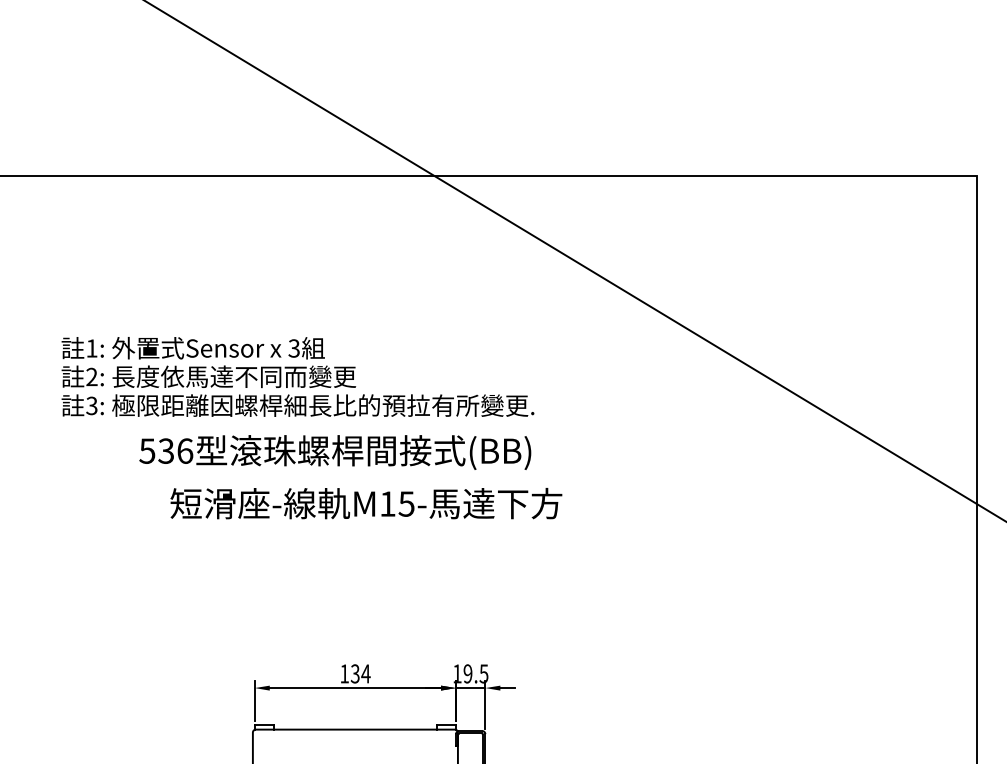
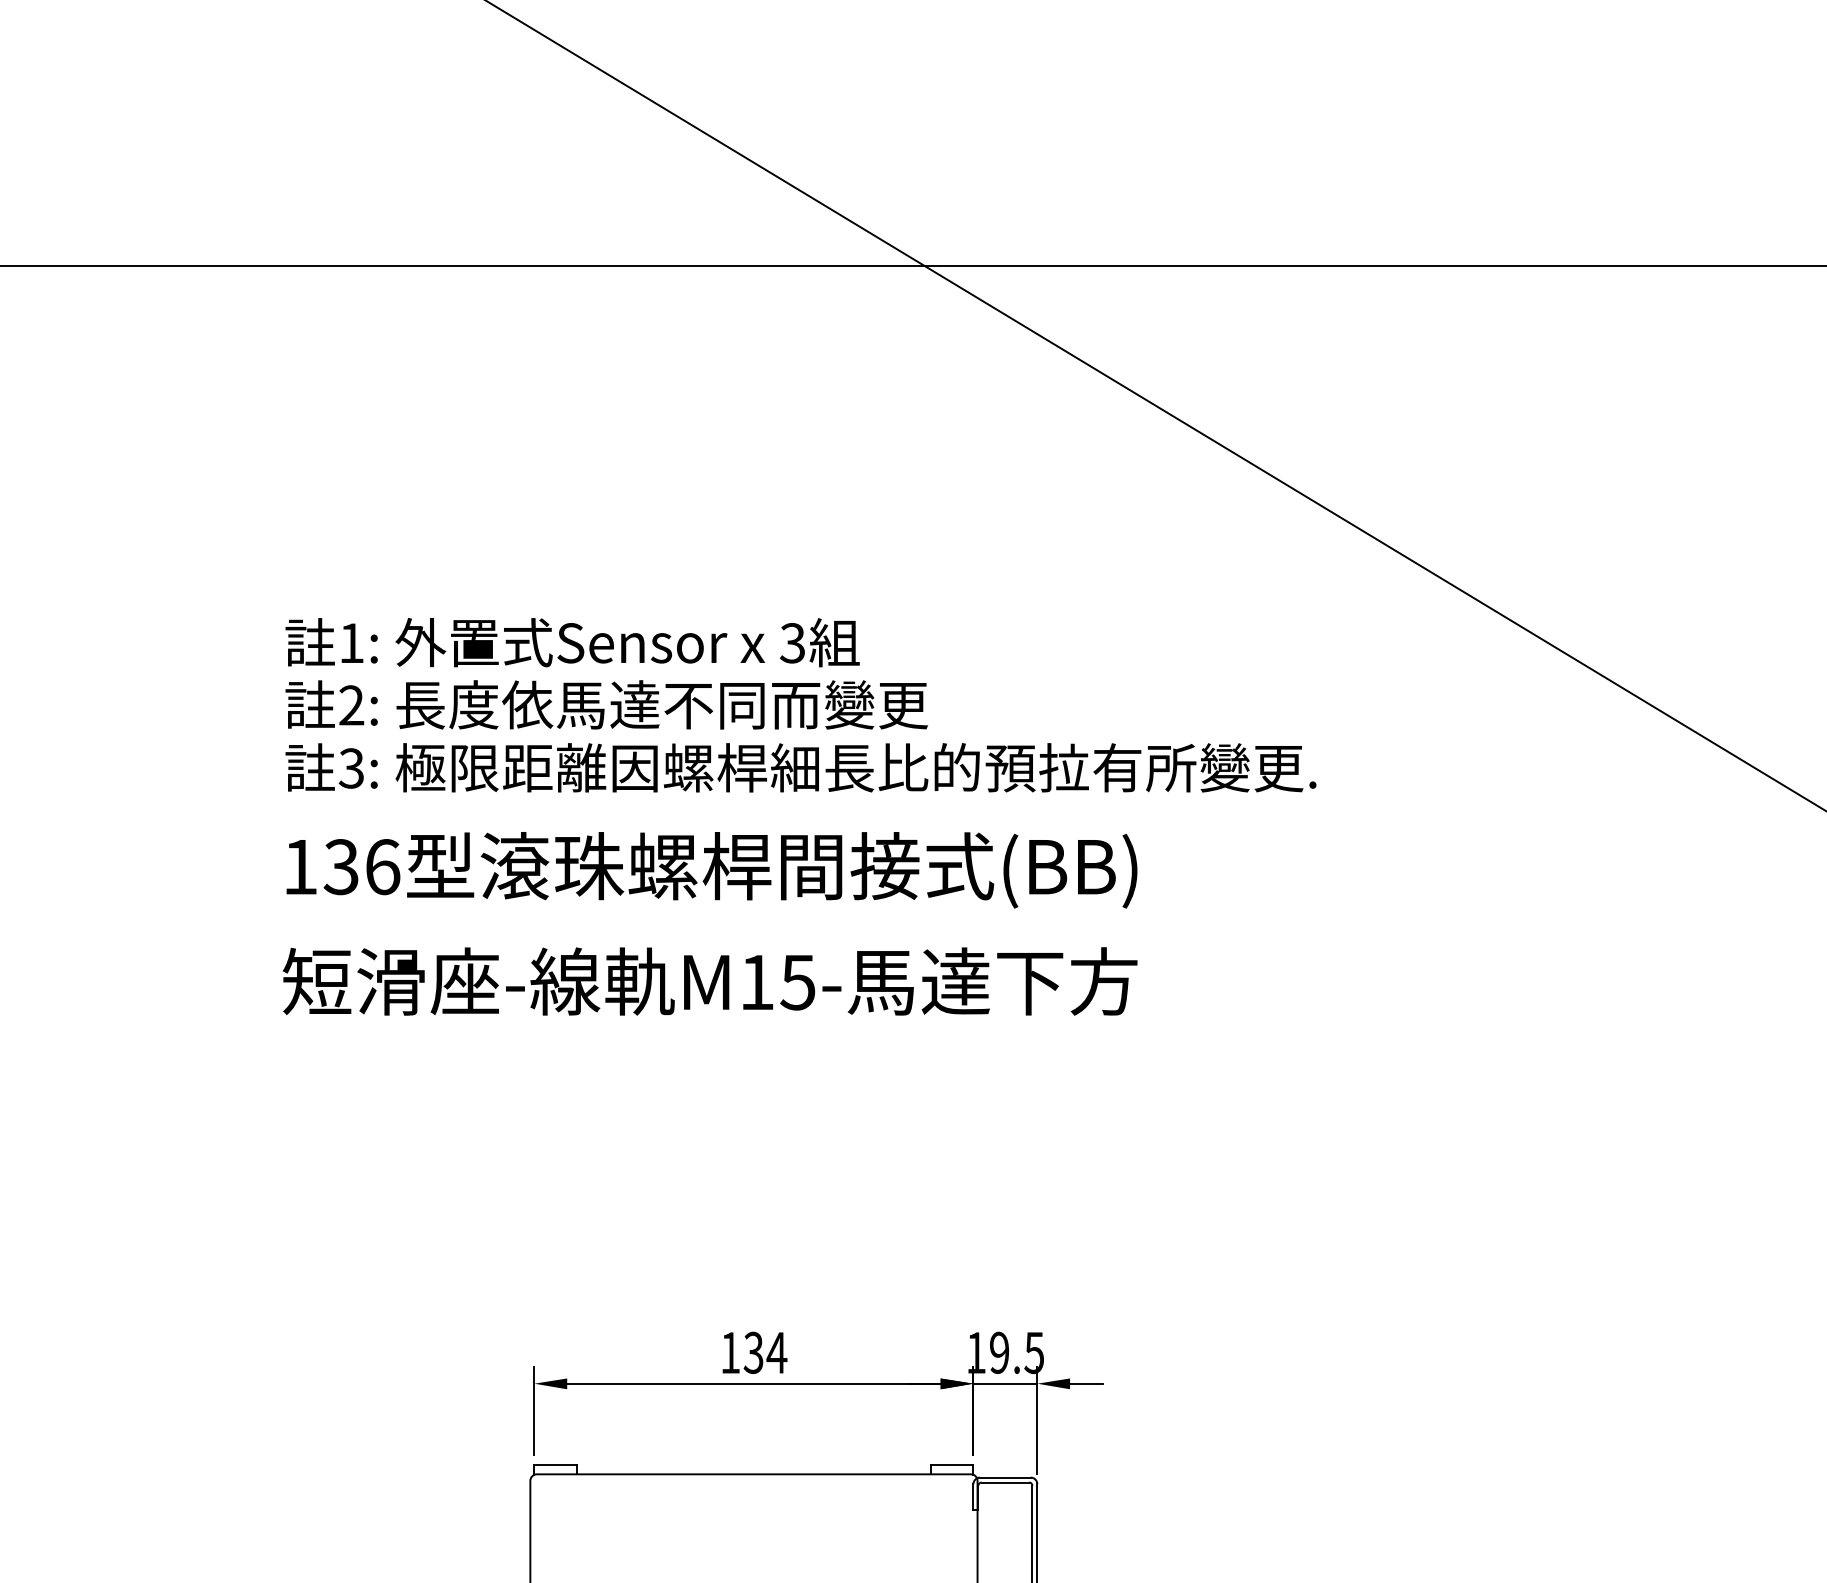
text: (297, 376) -> (799, 704), moved
text: (147, 450) -> (300, 865), 536 -> 136
text: (366, 503) -> (710, 981), moved

